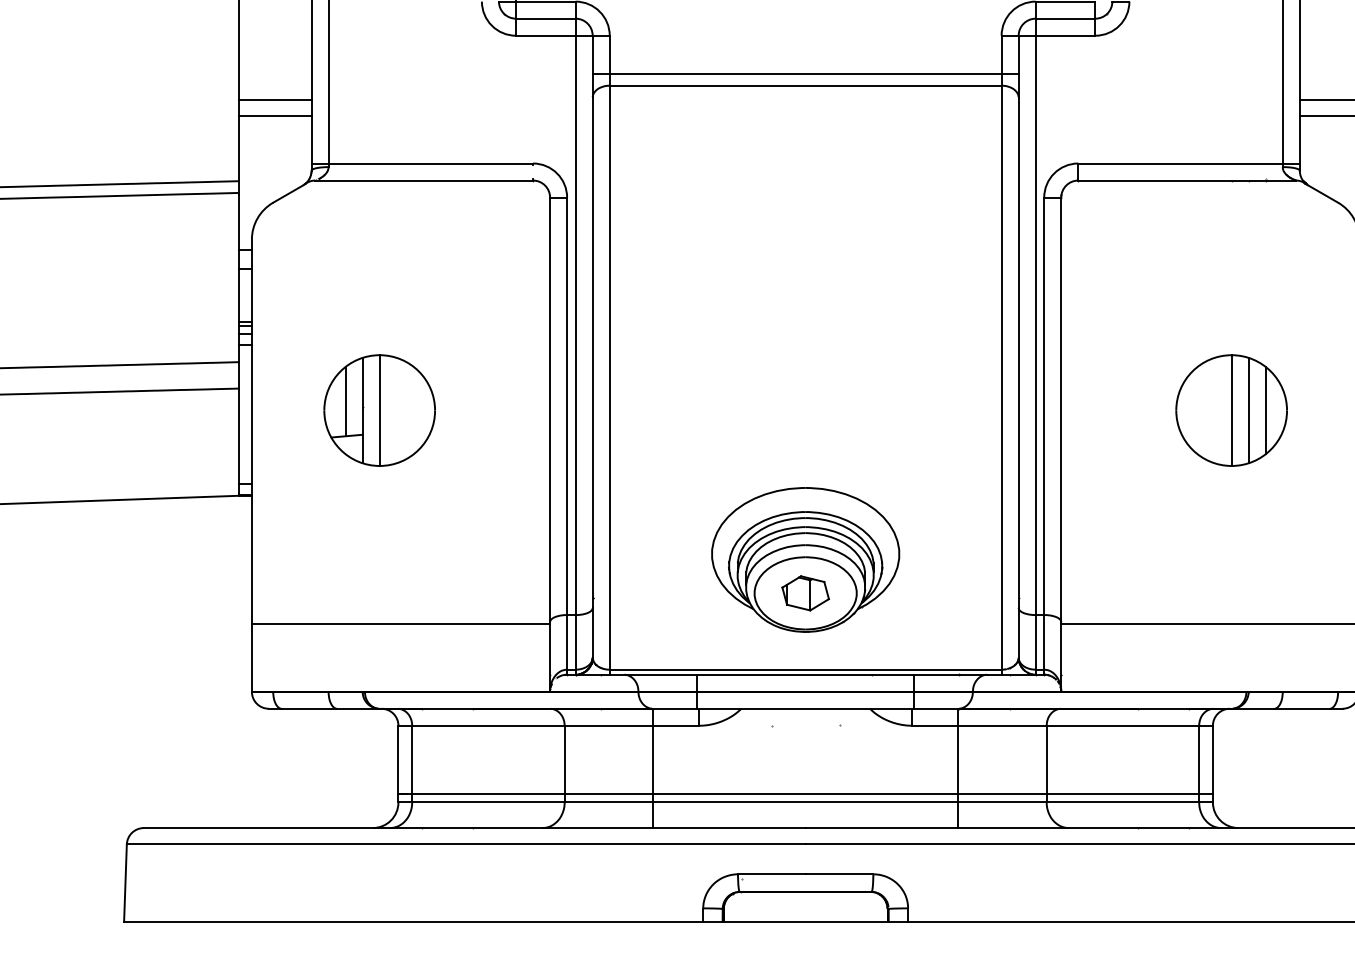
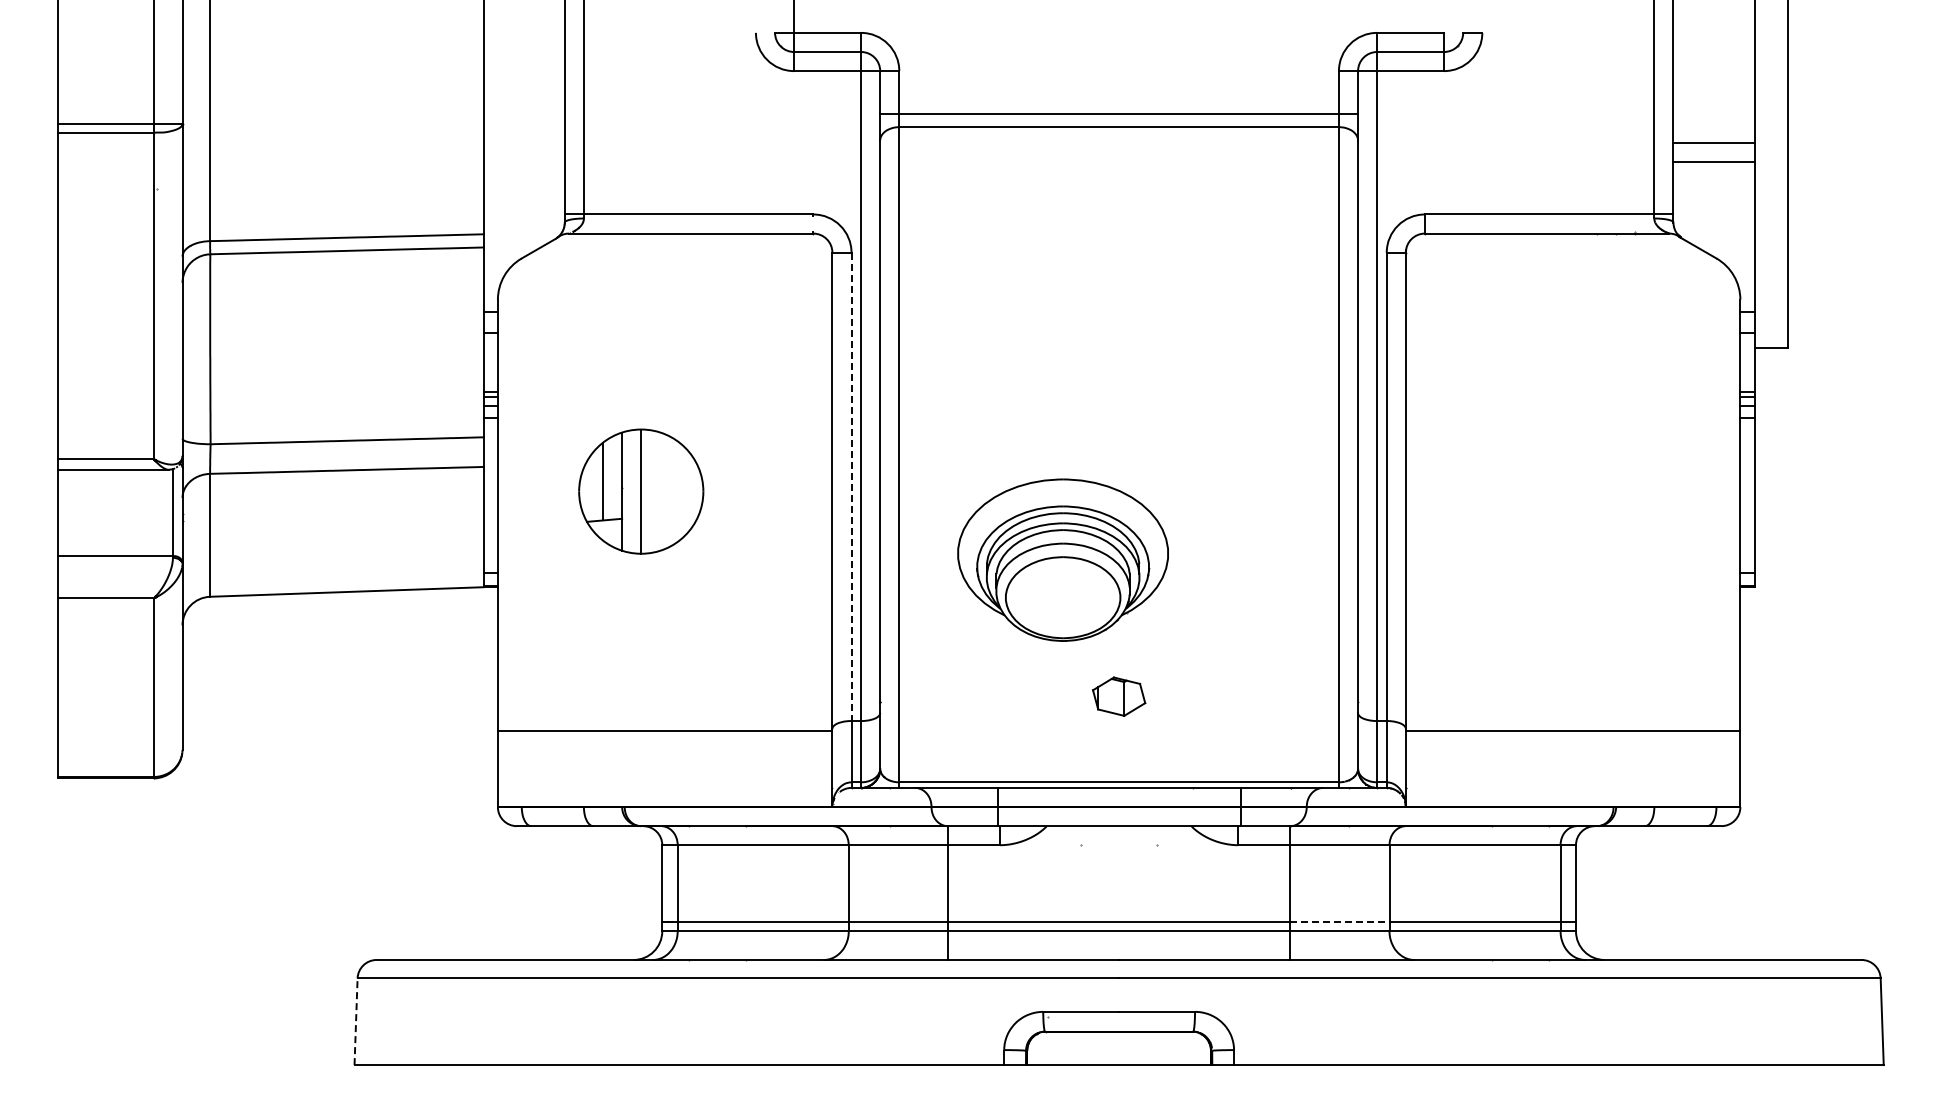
line: (274, 100) -> (523, 143), removed
line: (274, 116) -> (523, 161), removed
line: (567, 406) -> (851, 487), solid -> dashed
part: (1231, 410) -> (1596, 491), removed
part: (805, 559) -> (1062, 559), moved
line: (1002, 793) -> (1339, 921), solid -> dashed
line: (125, 882) -> (356, 1021), solid -> dashed

